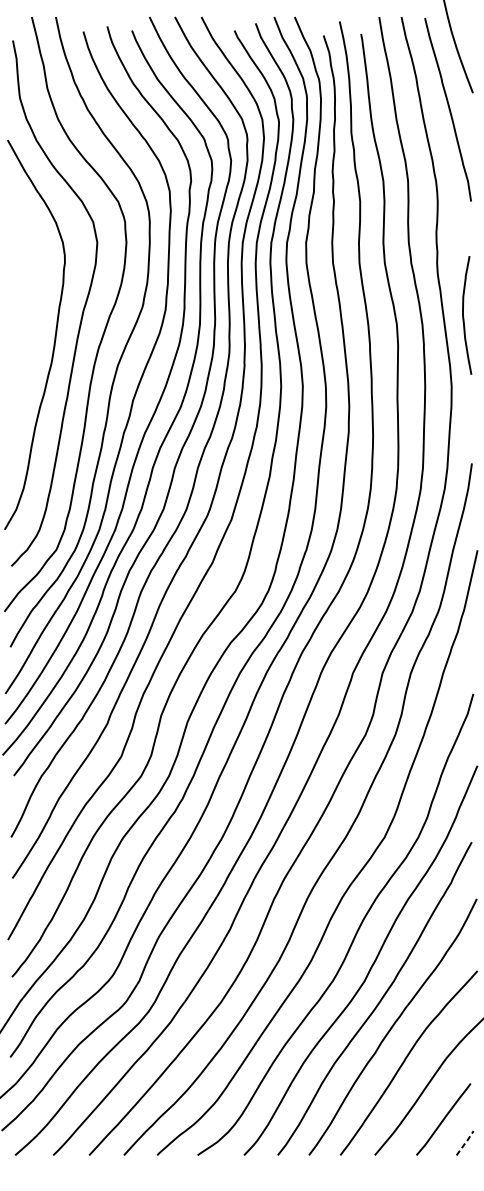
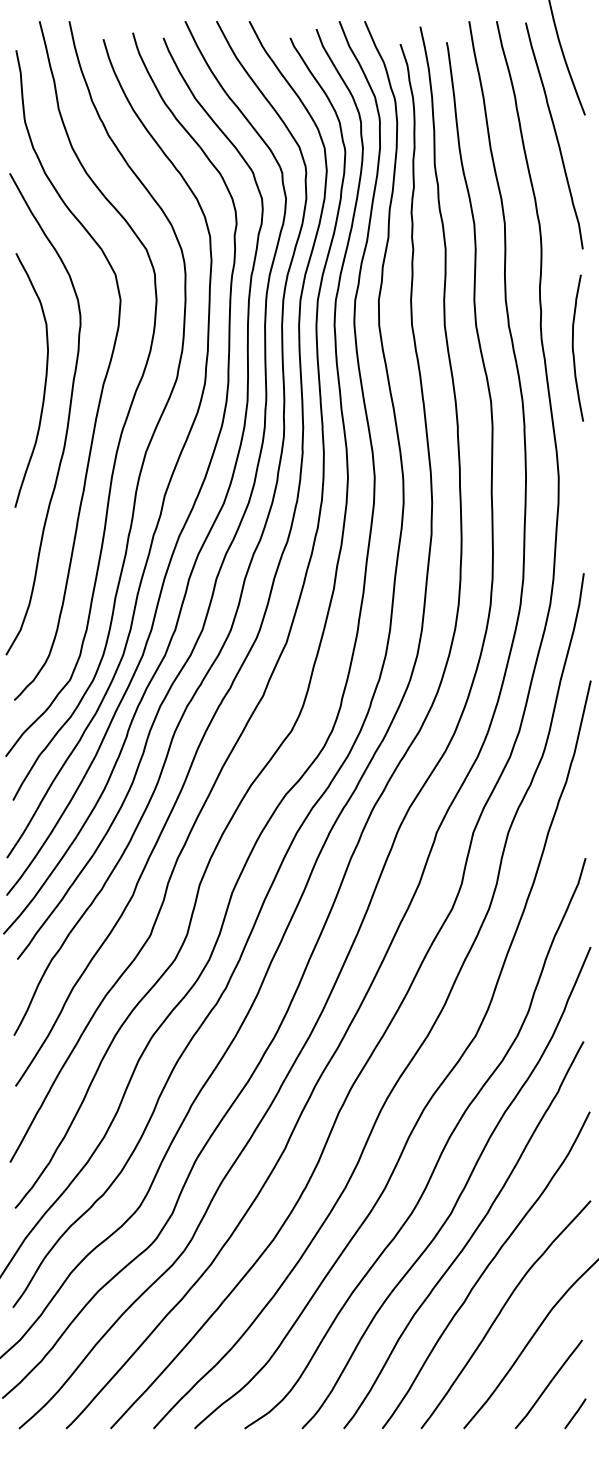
curve: (35, 308) -> (44, 381), added
curve: (463, 314) -> (573, 347), moved
line: (465, 1142) -> (575, 1413), dashed -> solid

